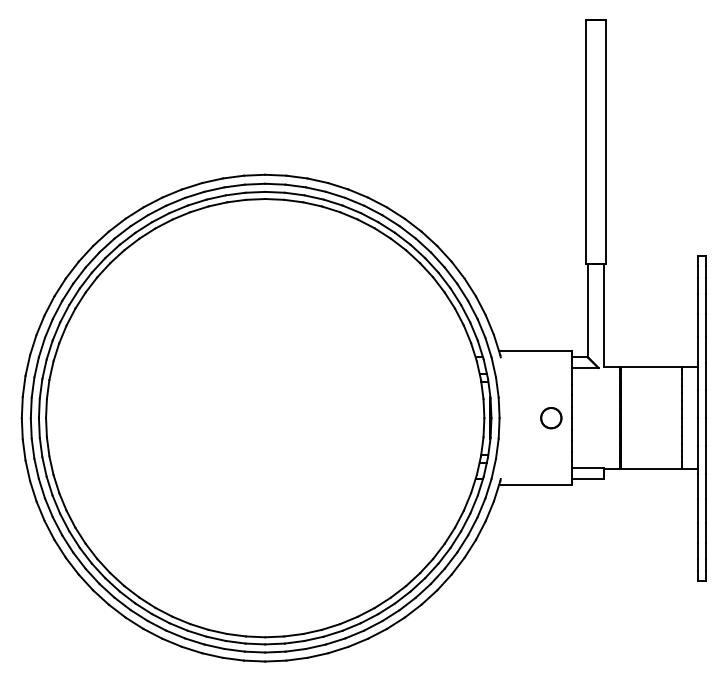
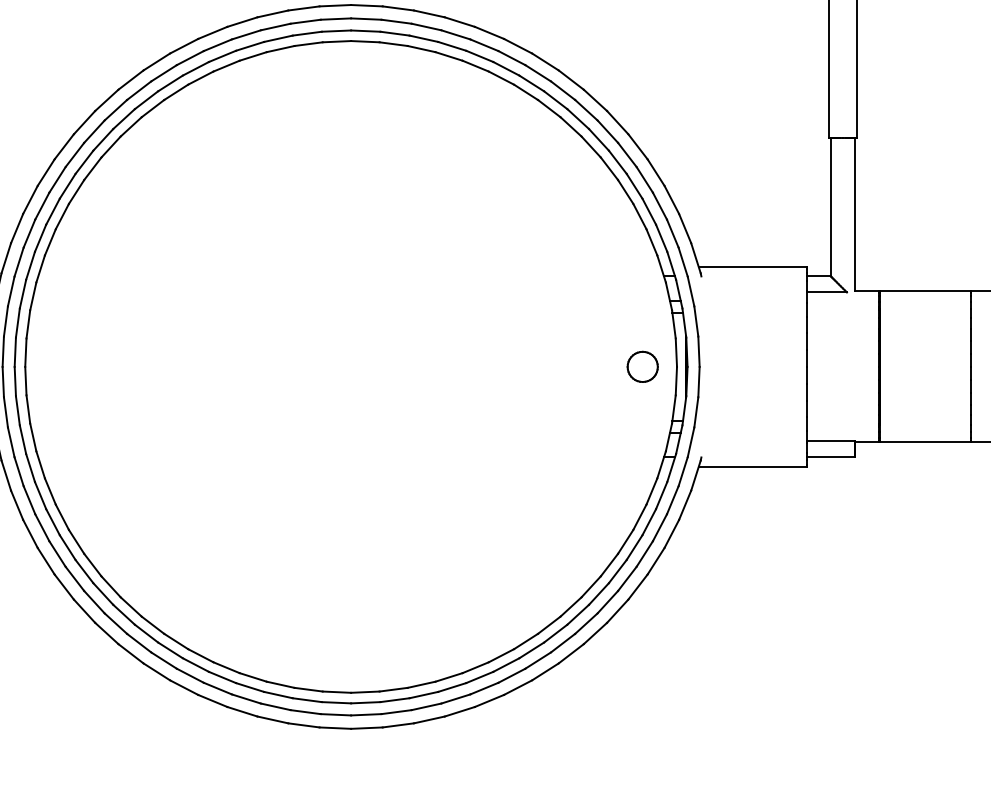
part: (551, 418) -> (643, 367), moved

